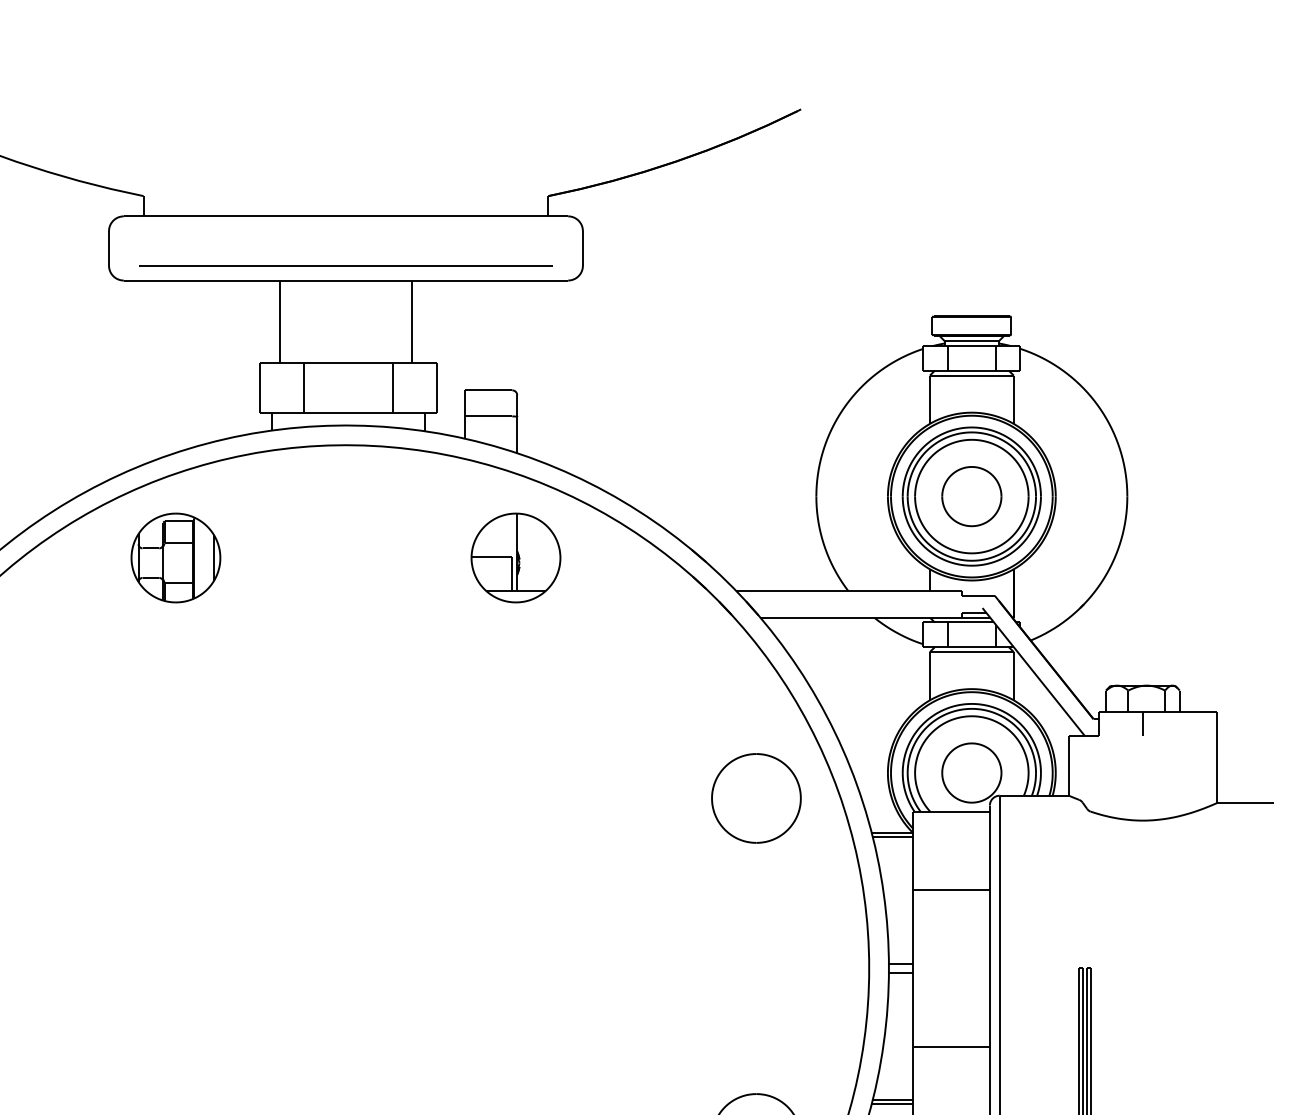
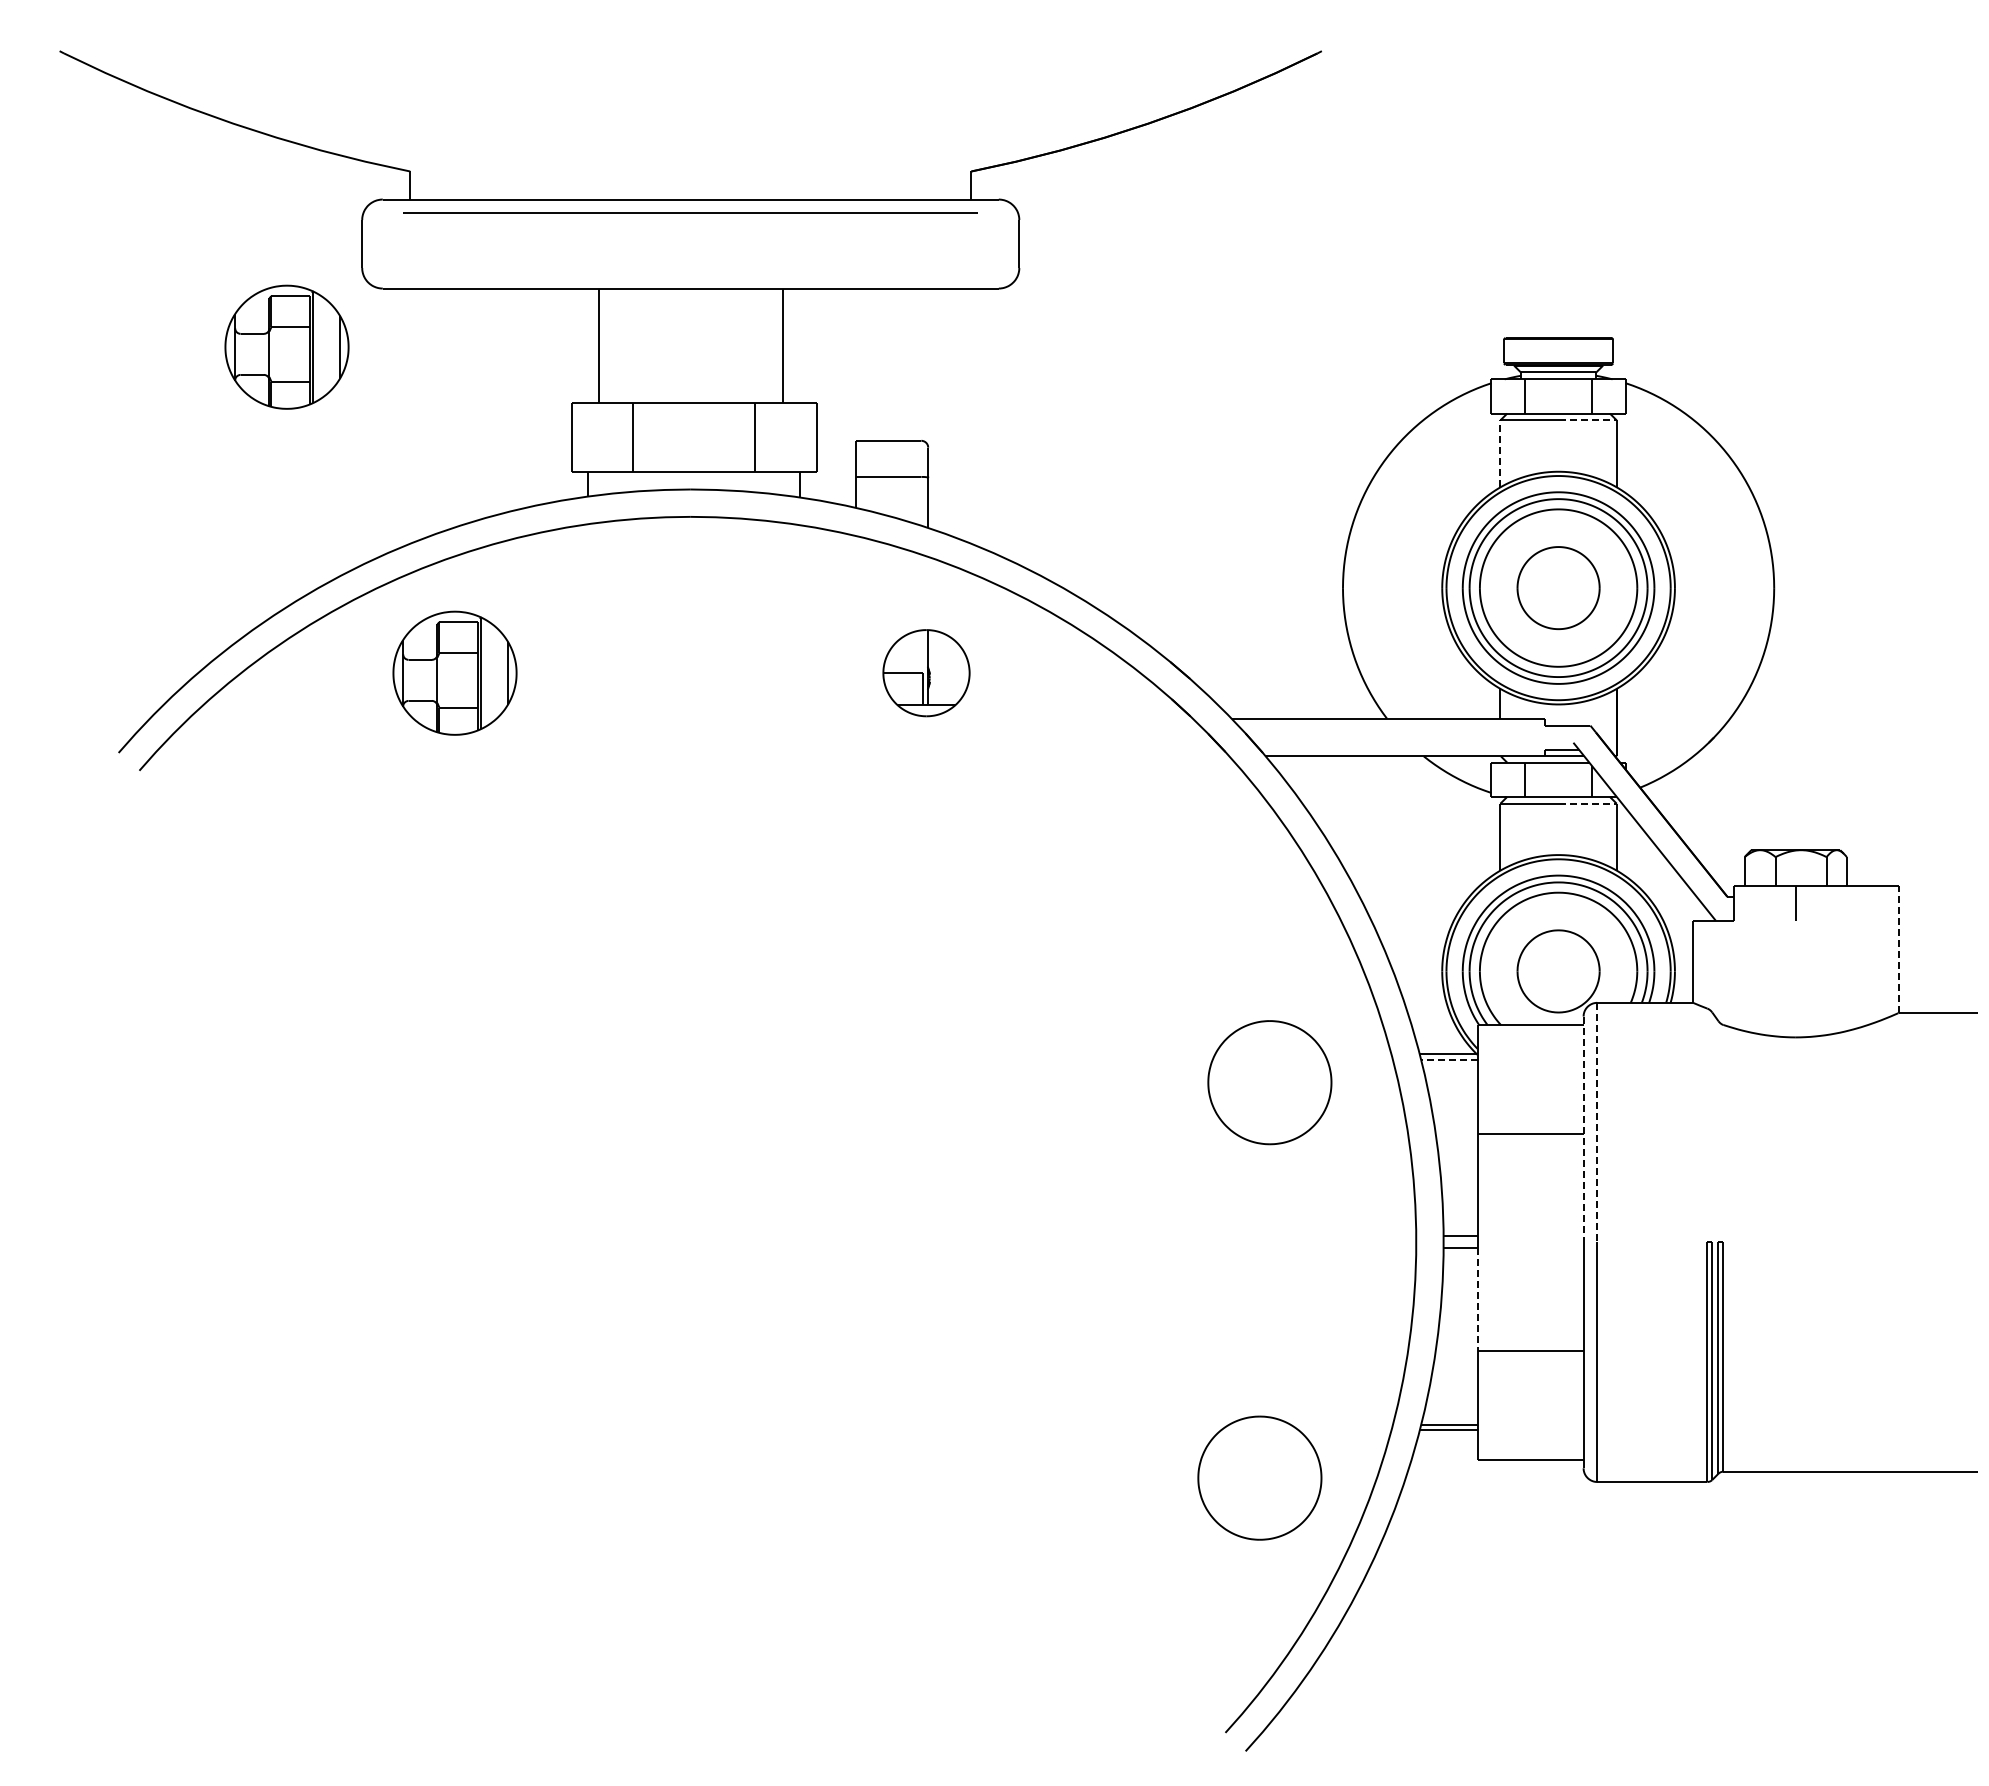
line: (345, 265) -> (690, 212), moved
part: (54, 322) -> (286, 346), added
line: (993, 375) -> (1588, 420), solid -> dashed
line: (929, 399) -> (1500, 453), solid -> dashed
part: (515, 557) -> (926, 672), size x0.7
line: (993, 651) -> (1588, 803), solid -> dashed
line: (1216, 757) -> (1898, 949), solid -> dashed
part: (756, 798) -> (1269, 1082), moved
line: (892, 836) -> (1448, 1059), solid -> dashed
line: (999, 881) -> (1597, 1122), solid -> dashed
line: (989, 887) -> (1583, 1129), solid -> dashed
line: (913, 1009) -> (1477, 1299), solid -> dashed

